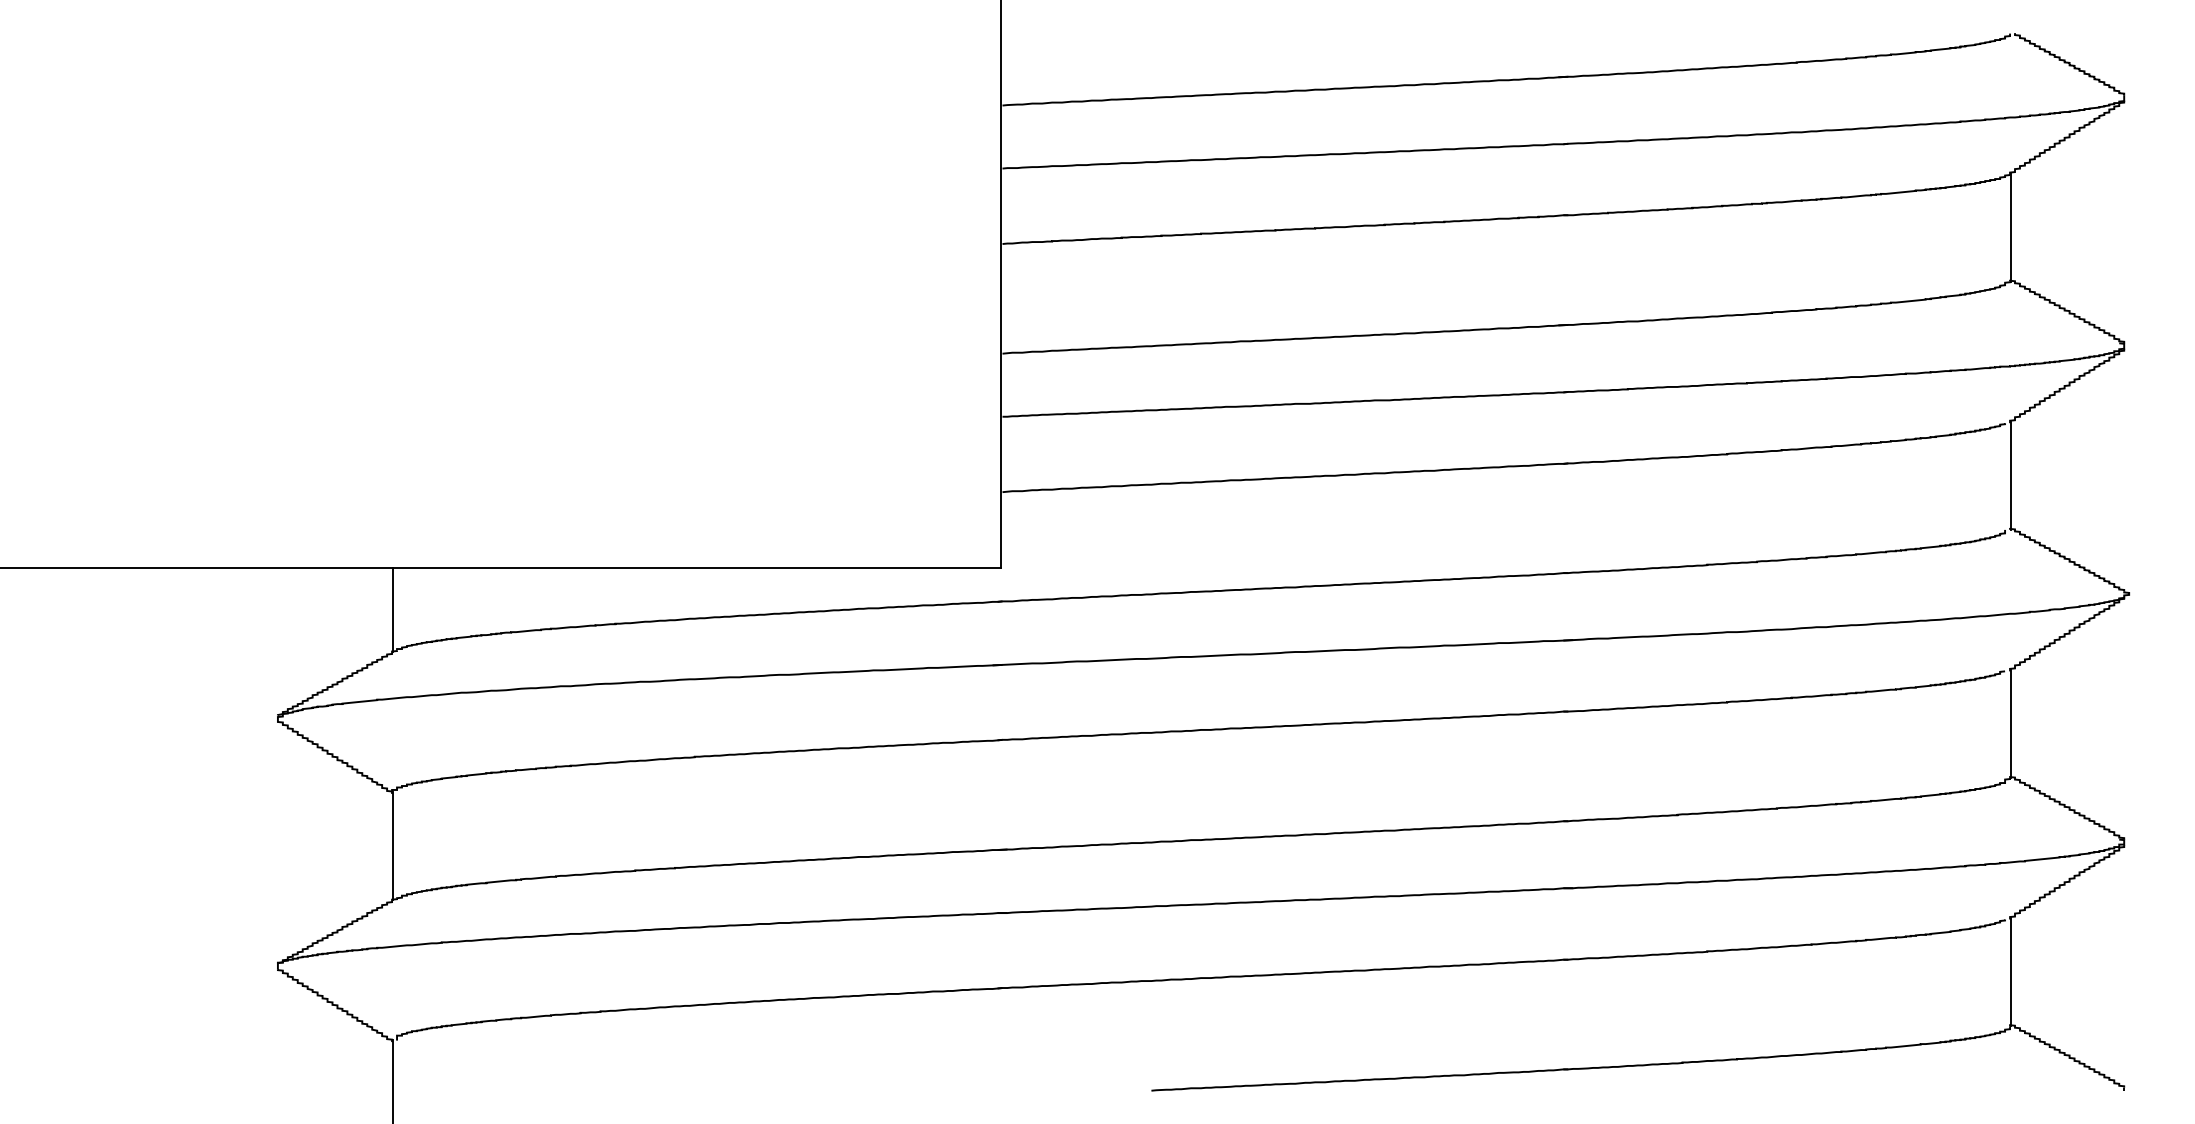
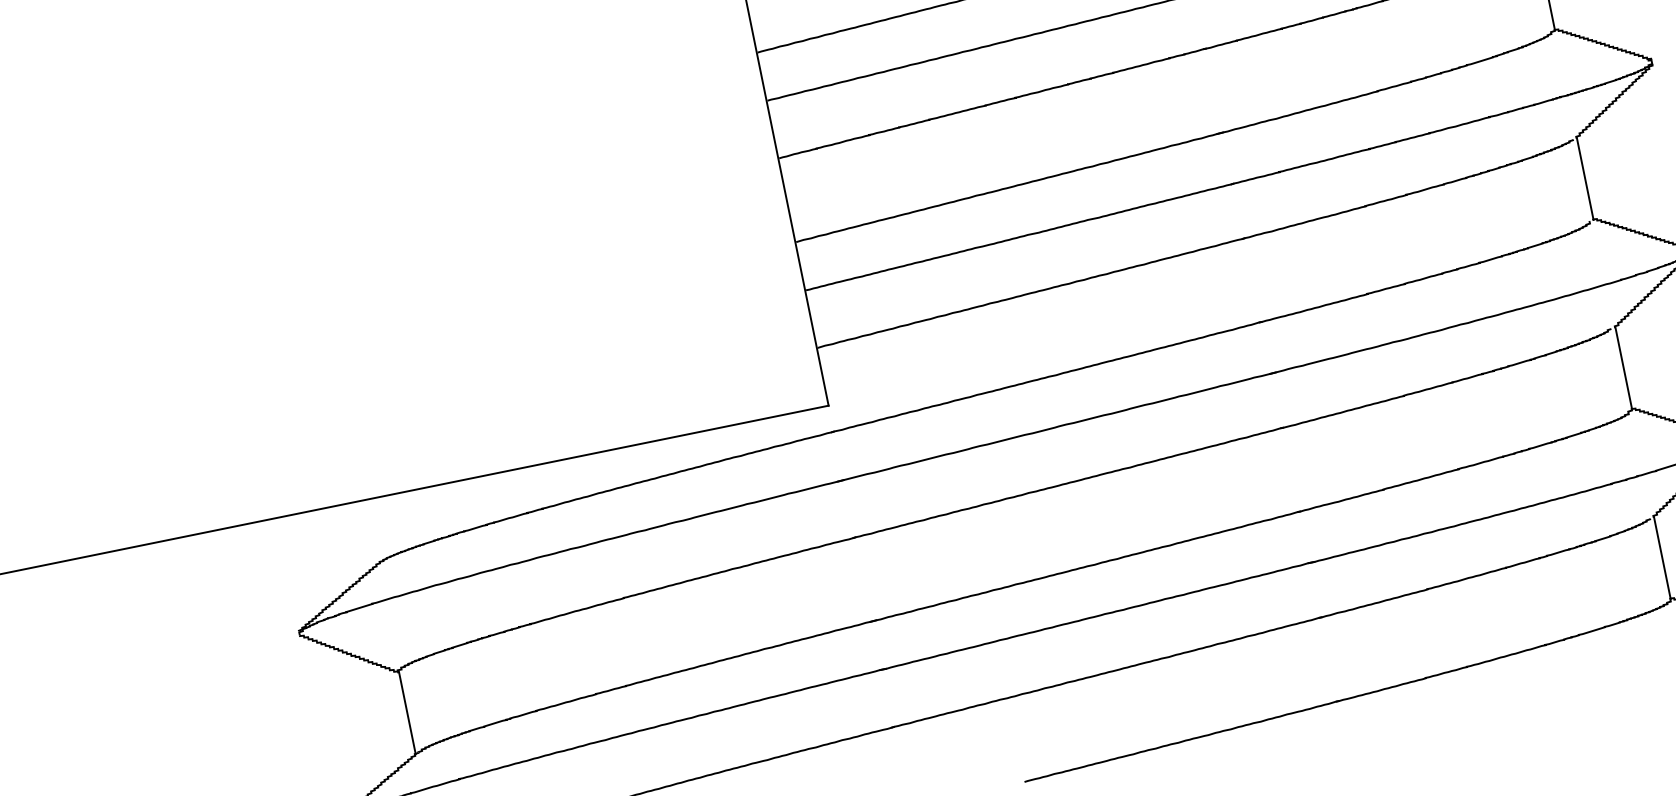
line: (393, 609) -> (370, 532), removed

